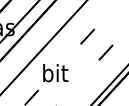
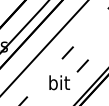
text: (55, 72) -> (59, 82), moved

